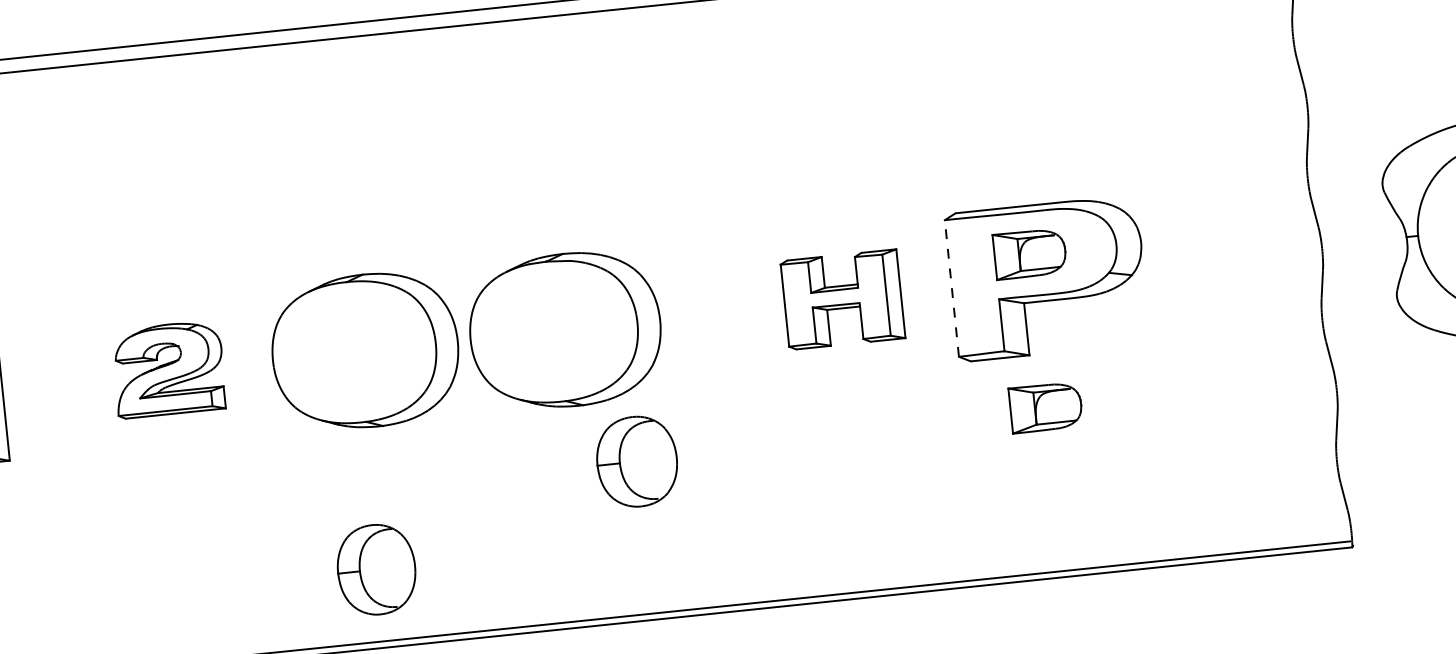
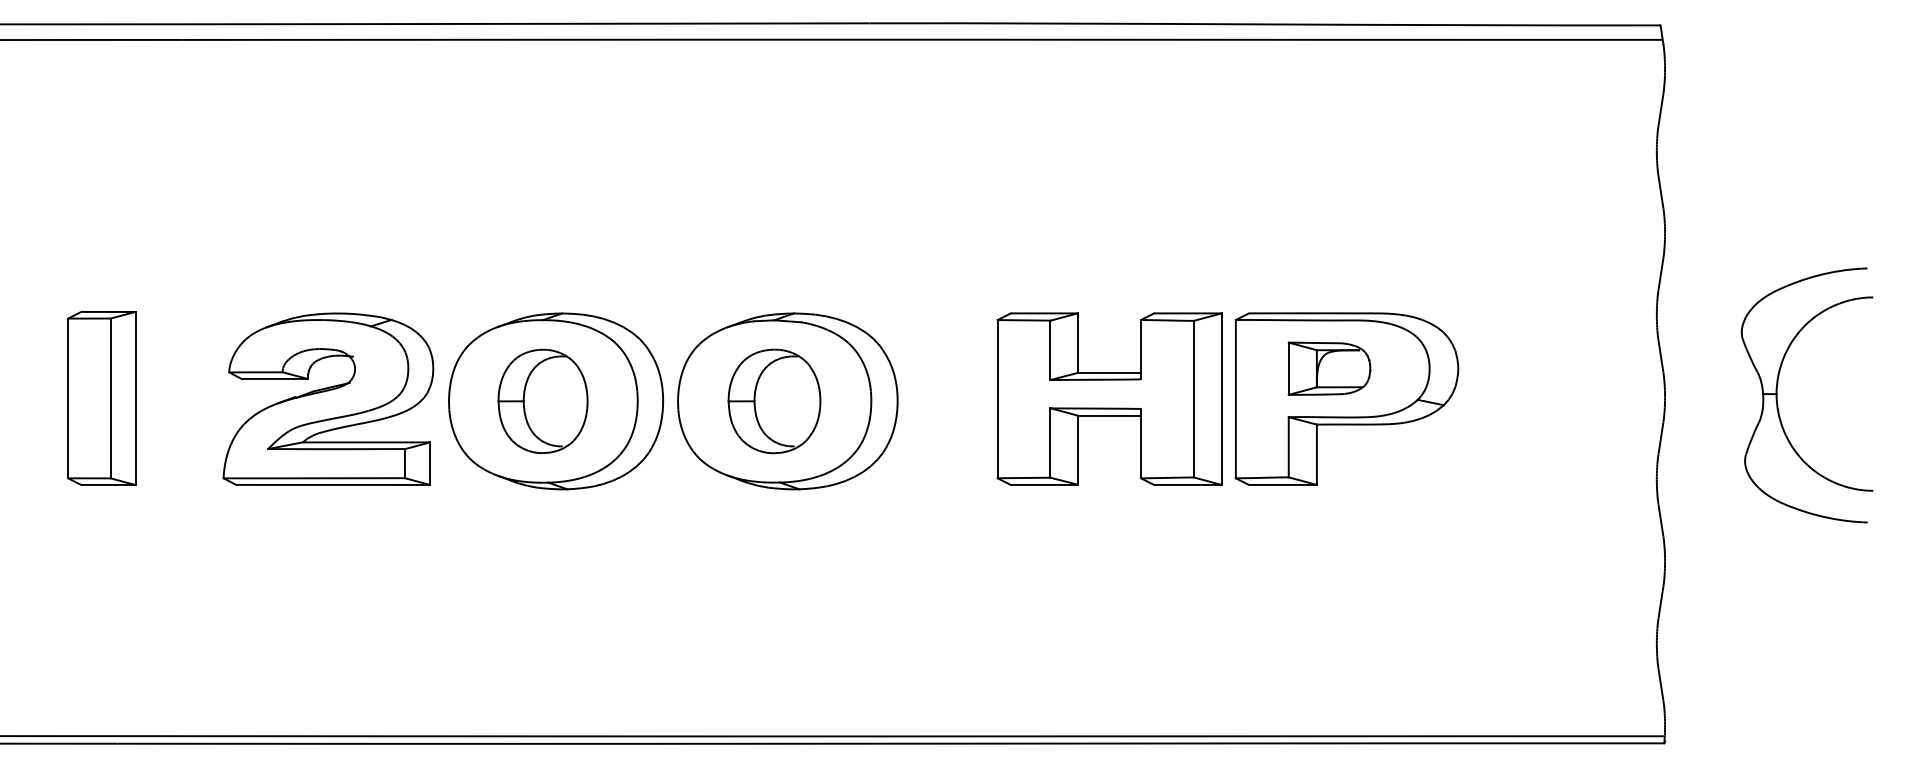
line: (951, 287) -> (1235, 398), dashed -> solid
part: (842, 299) -> (1109, 398), size x1.67
part: (168, 368) -> (328, 398), size x1.67
part: (1045, 407) -> (1329, 546), removed
part: (637, 461) -> (774, 401), moved
part: (376, 569) -> (542, 400), moved

